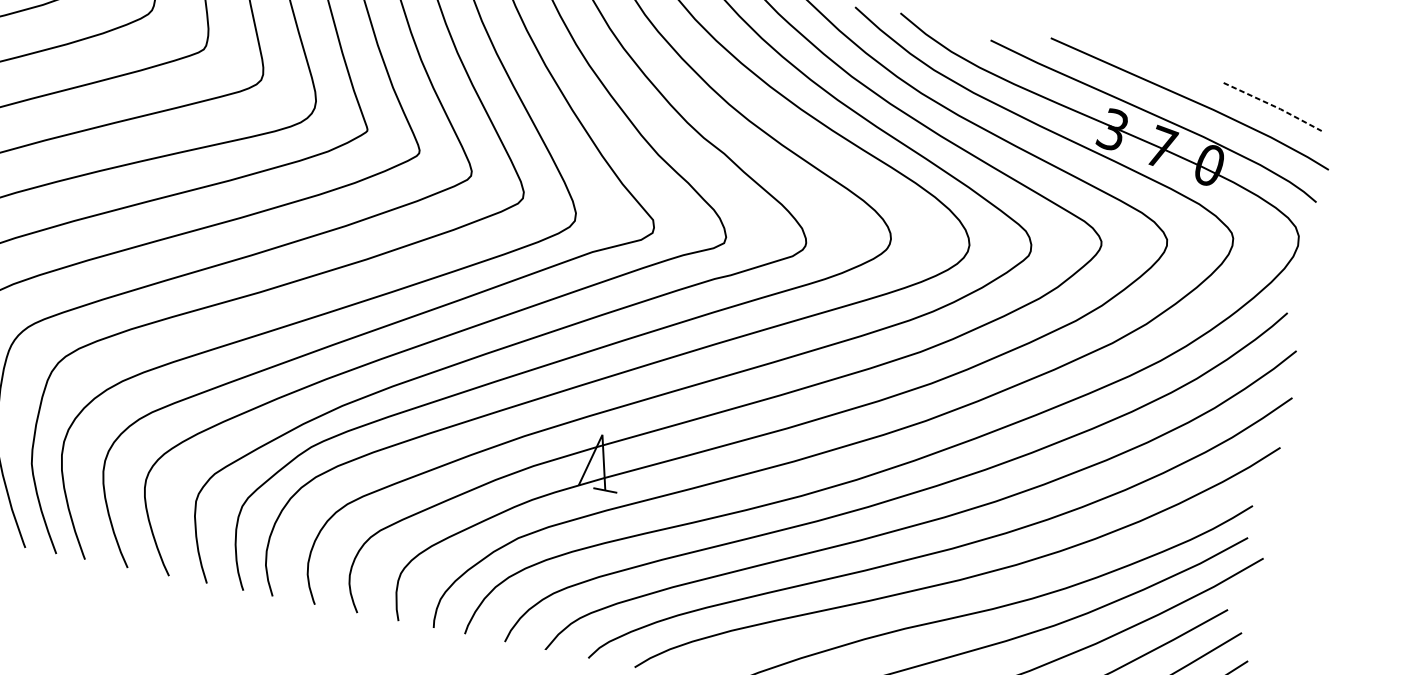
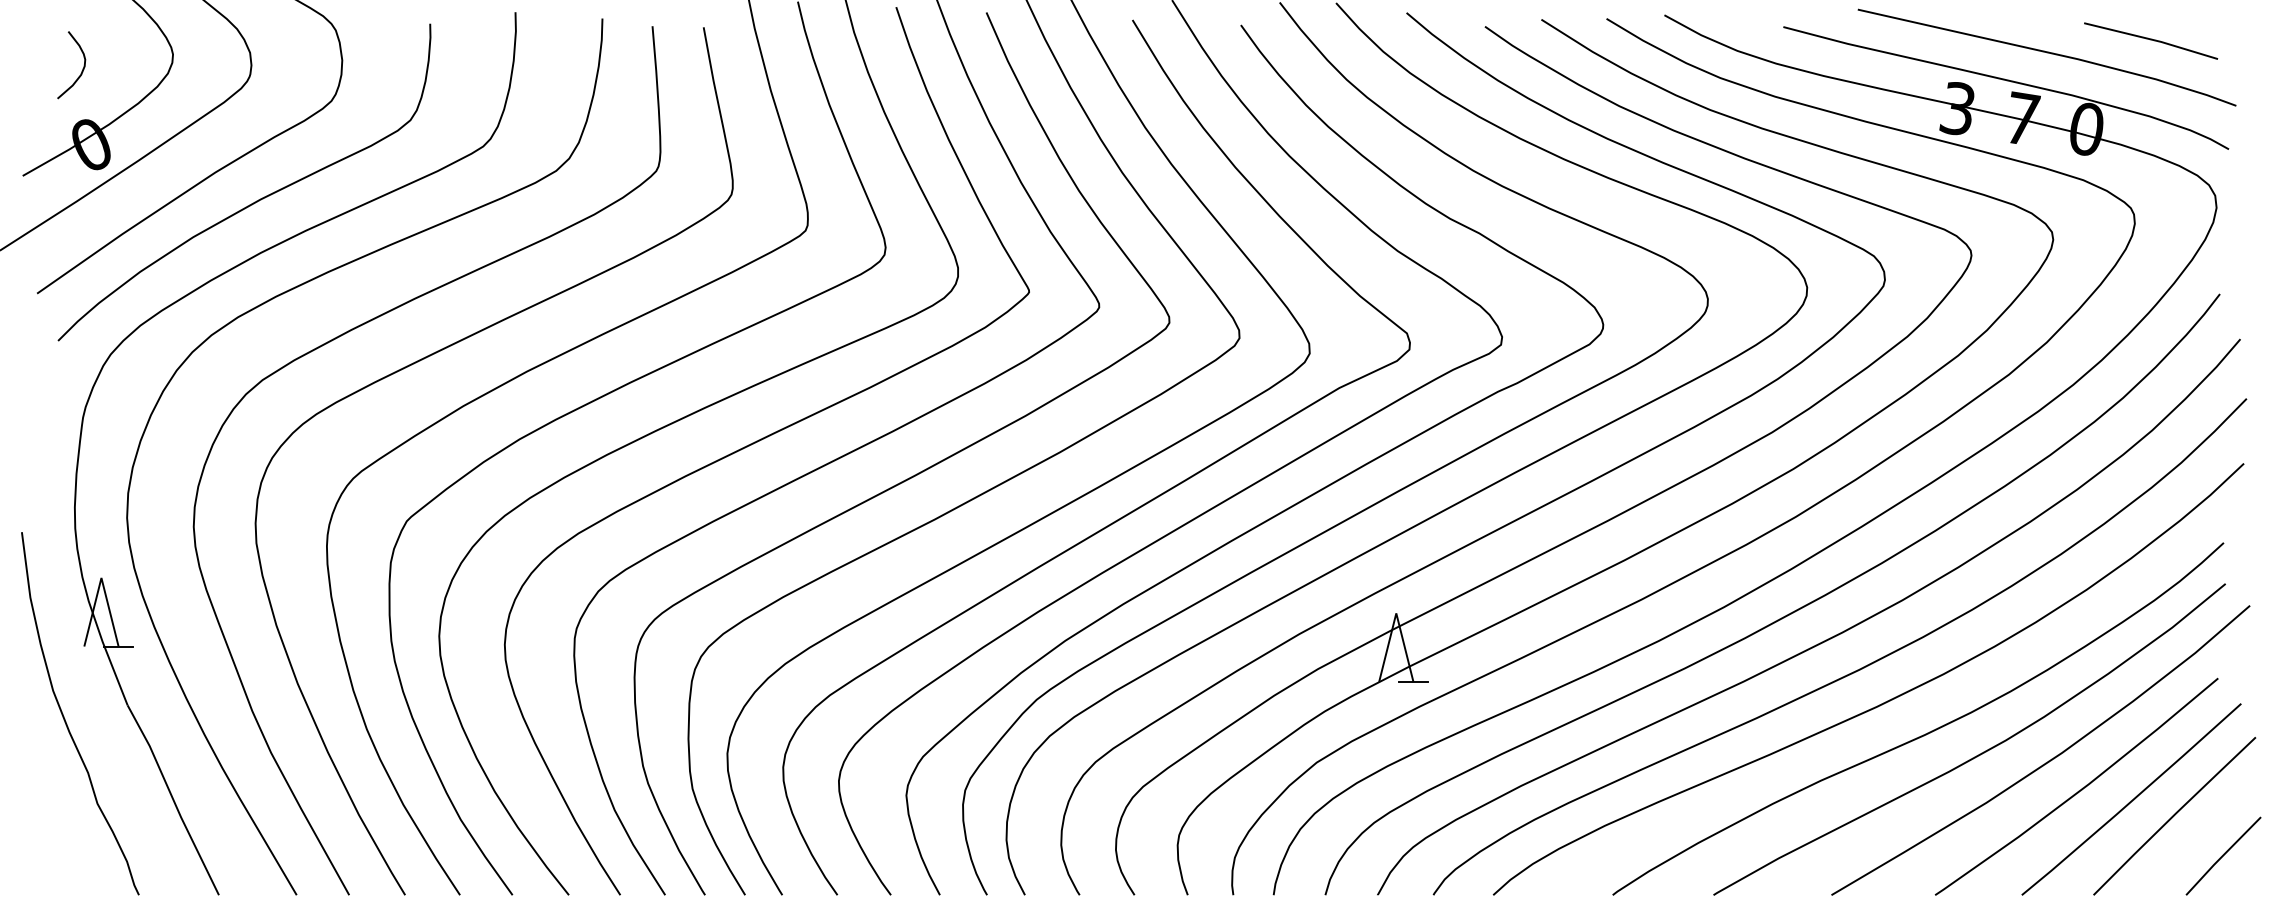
line: (1274, 105) -> (2152, 39), dashed -> solid

